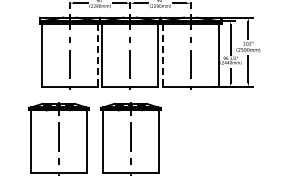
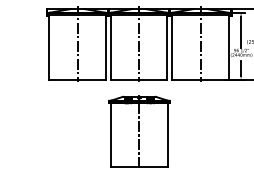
line: (97, 55) -> (105, 47), dashed -> solid
line: (162, 55) -> (171, 47), dashed -> solid
part: (58, 138) -> (65, 132), removed

